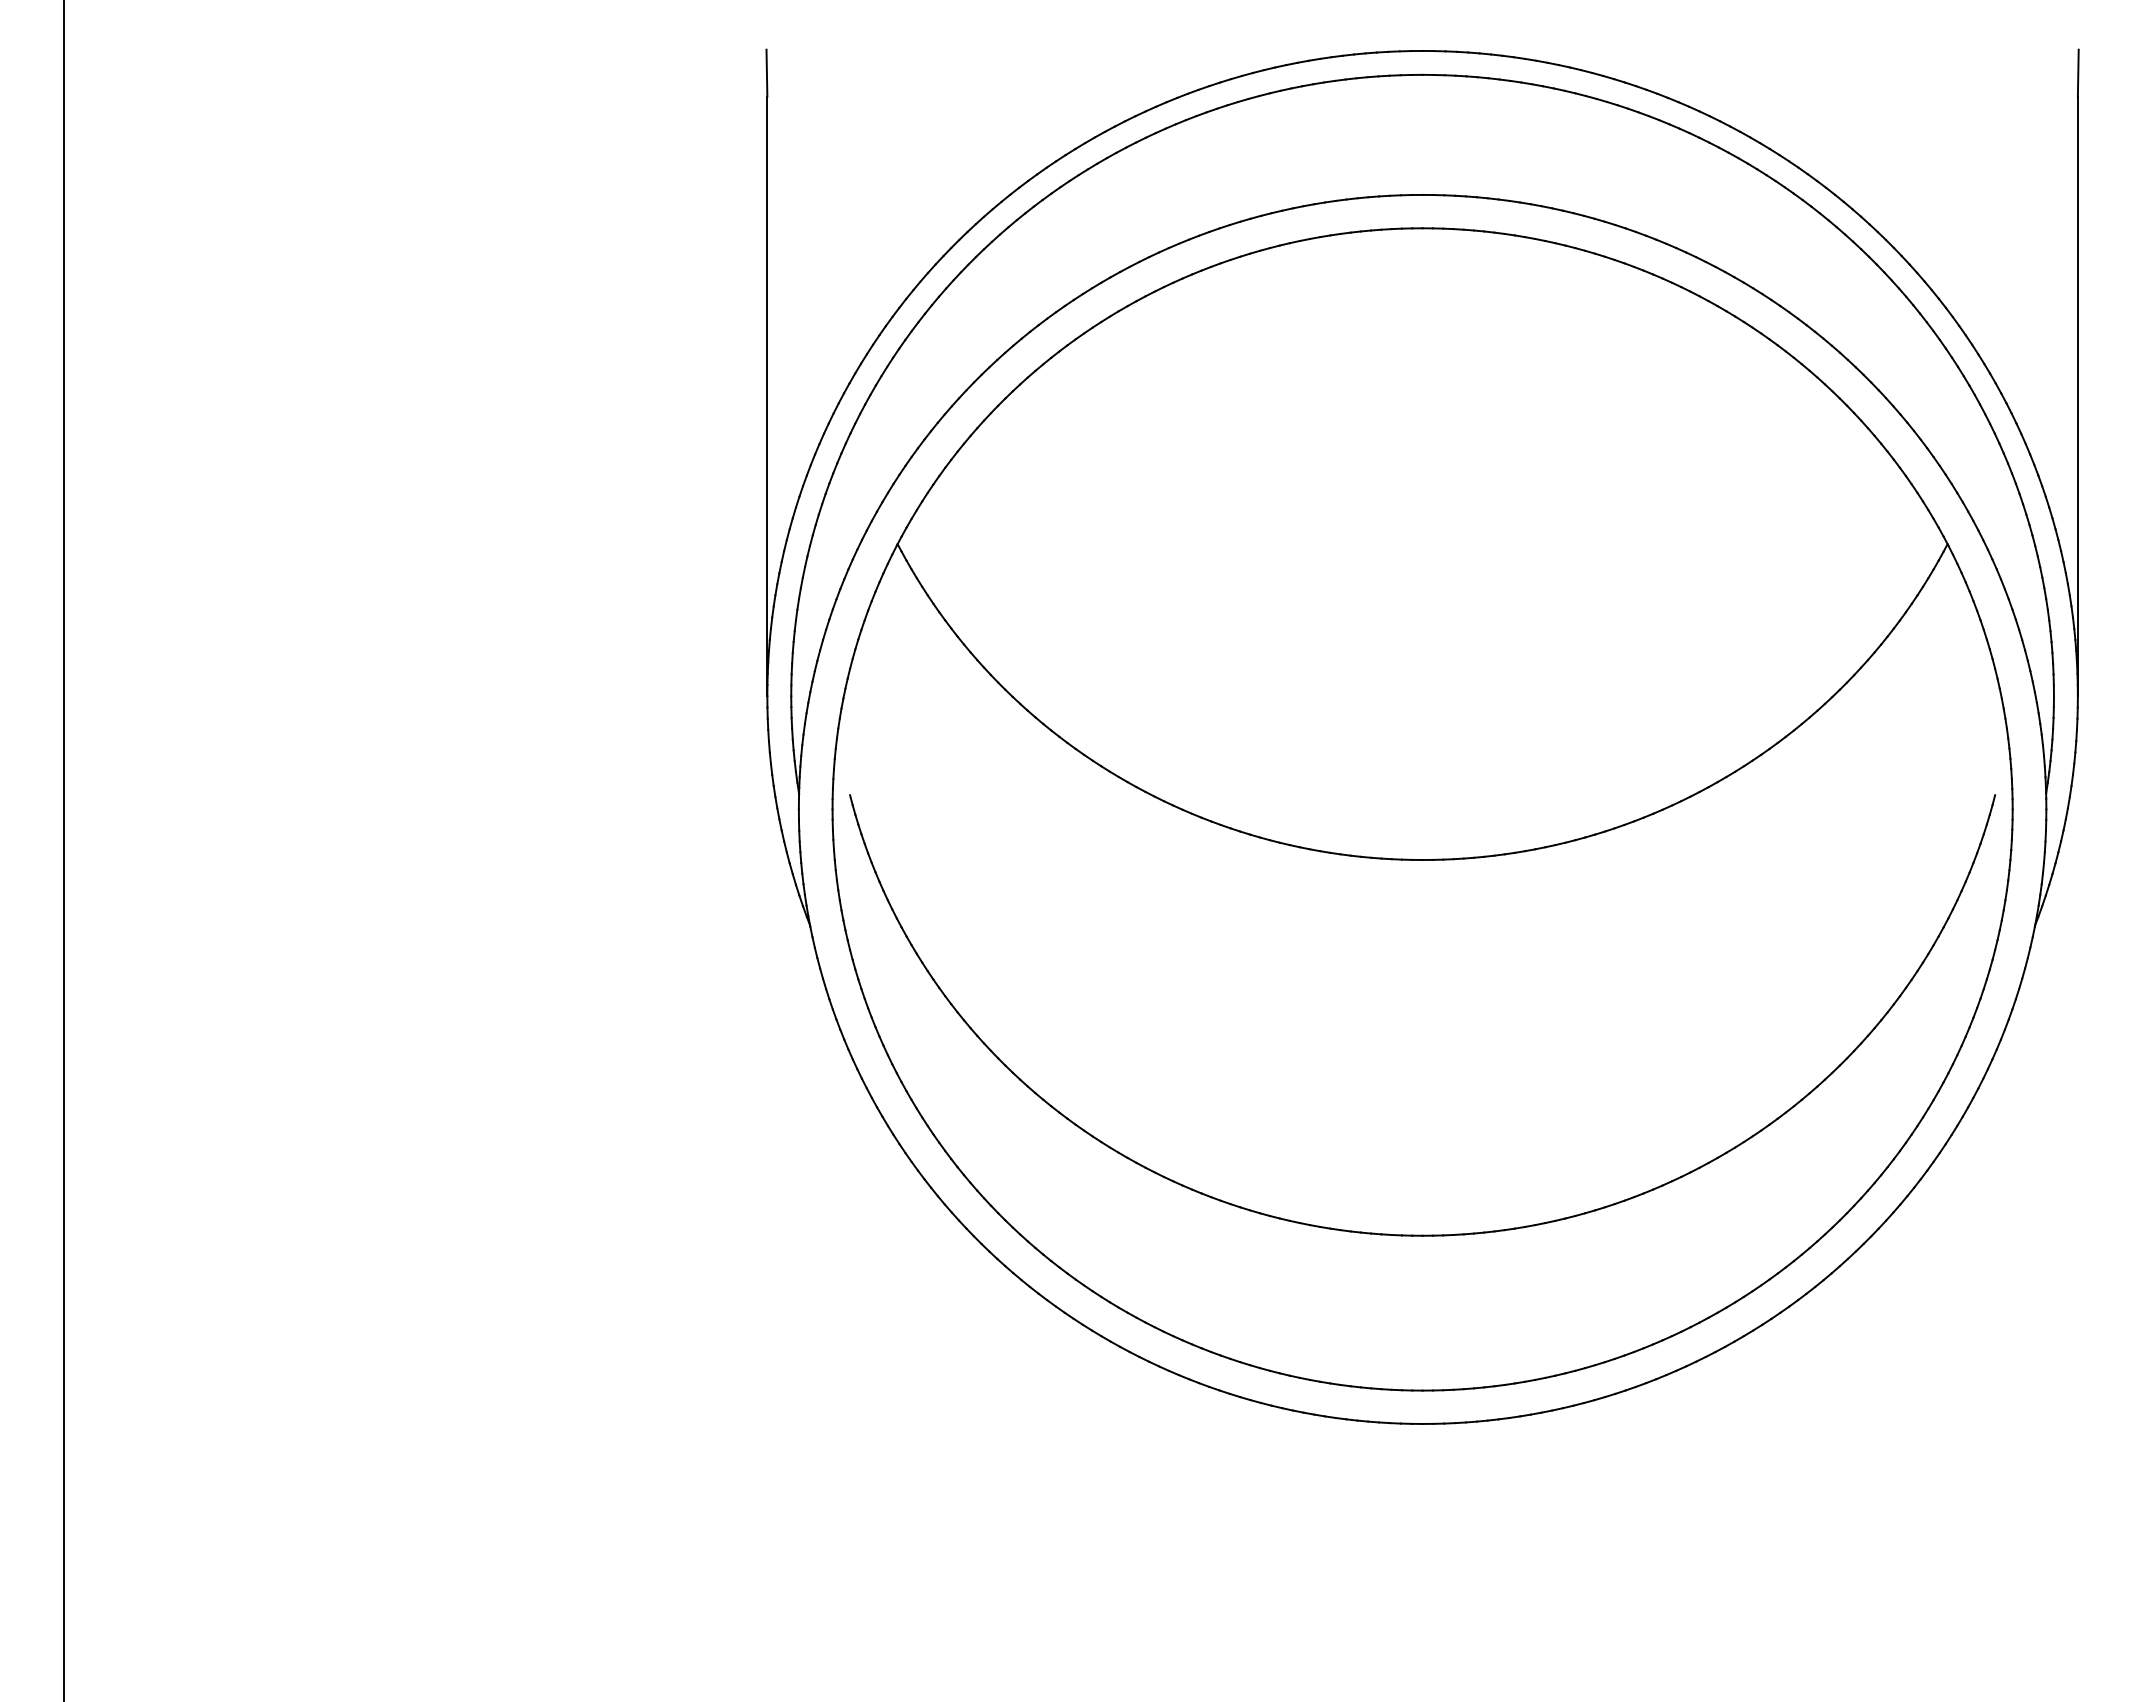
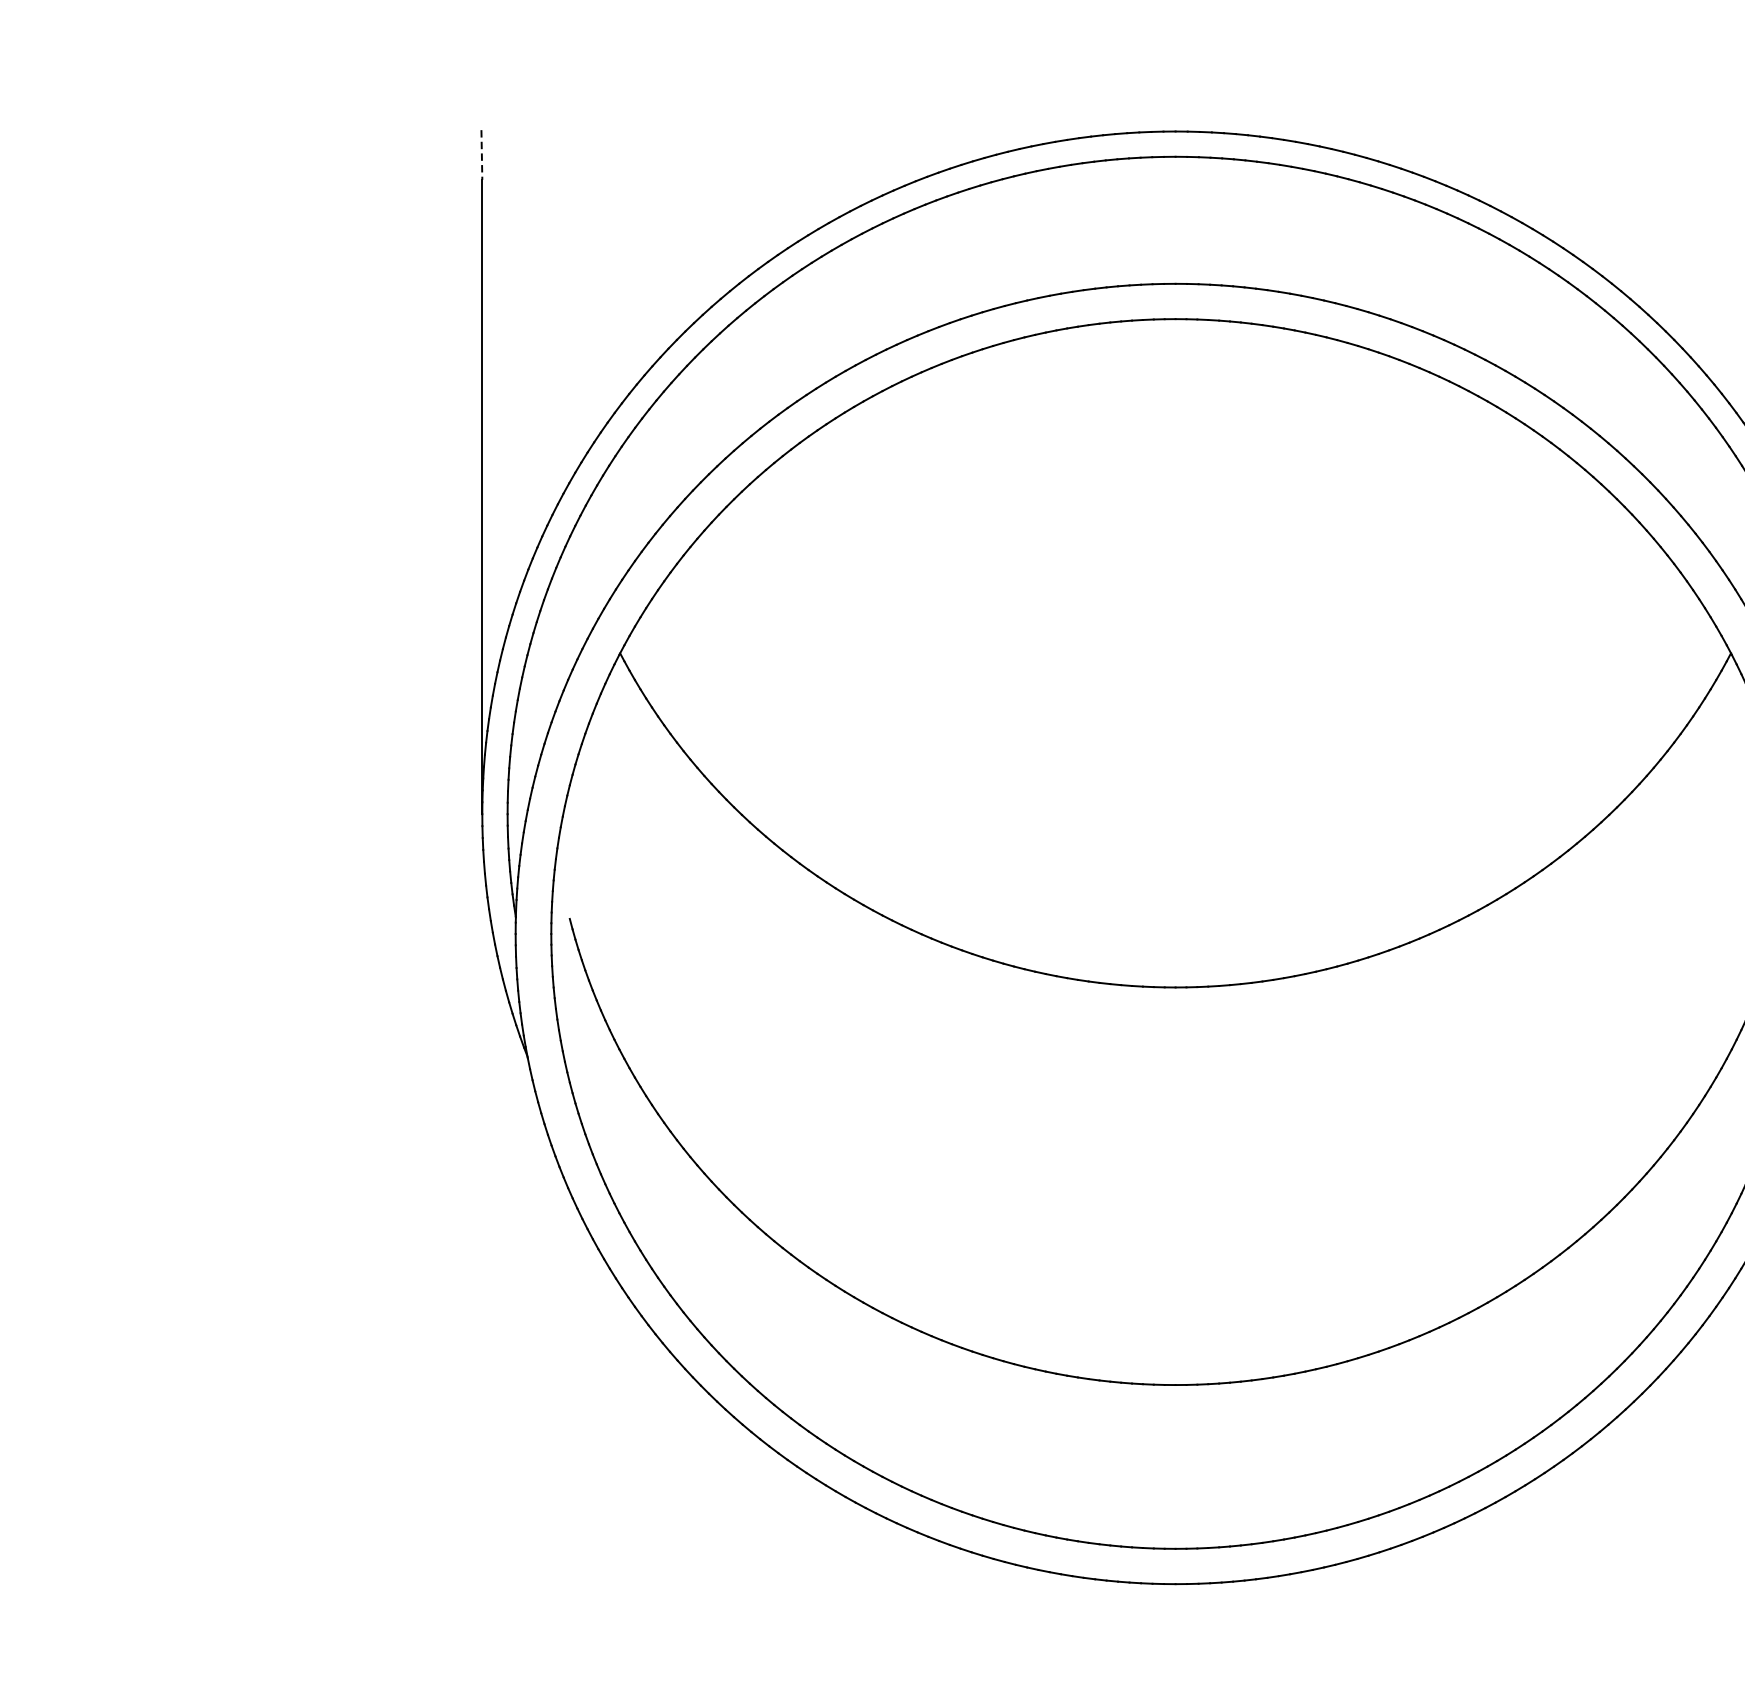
line: (766, 73) -> (481, 155), solid -> dashed

